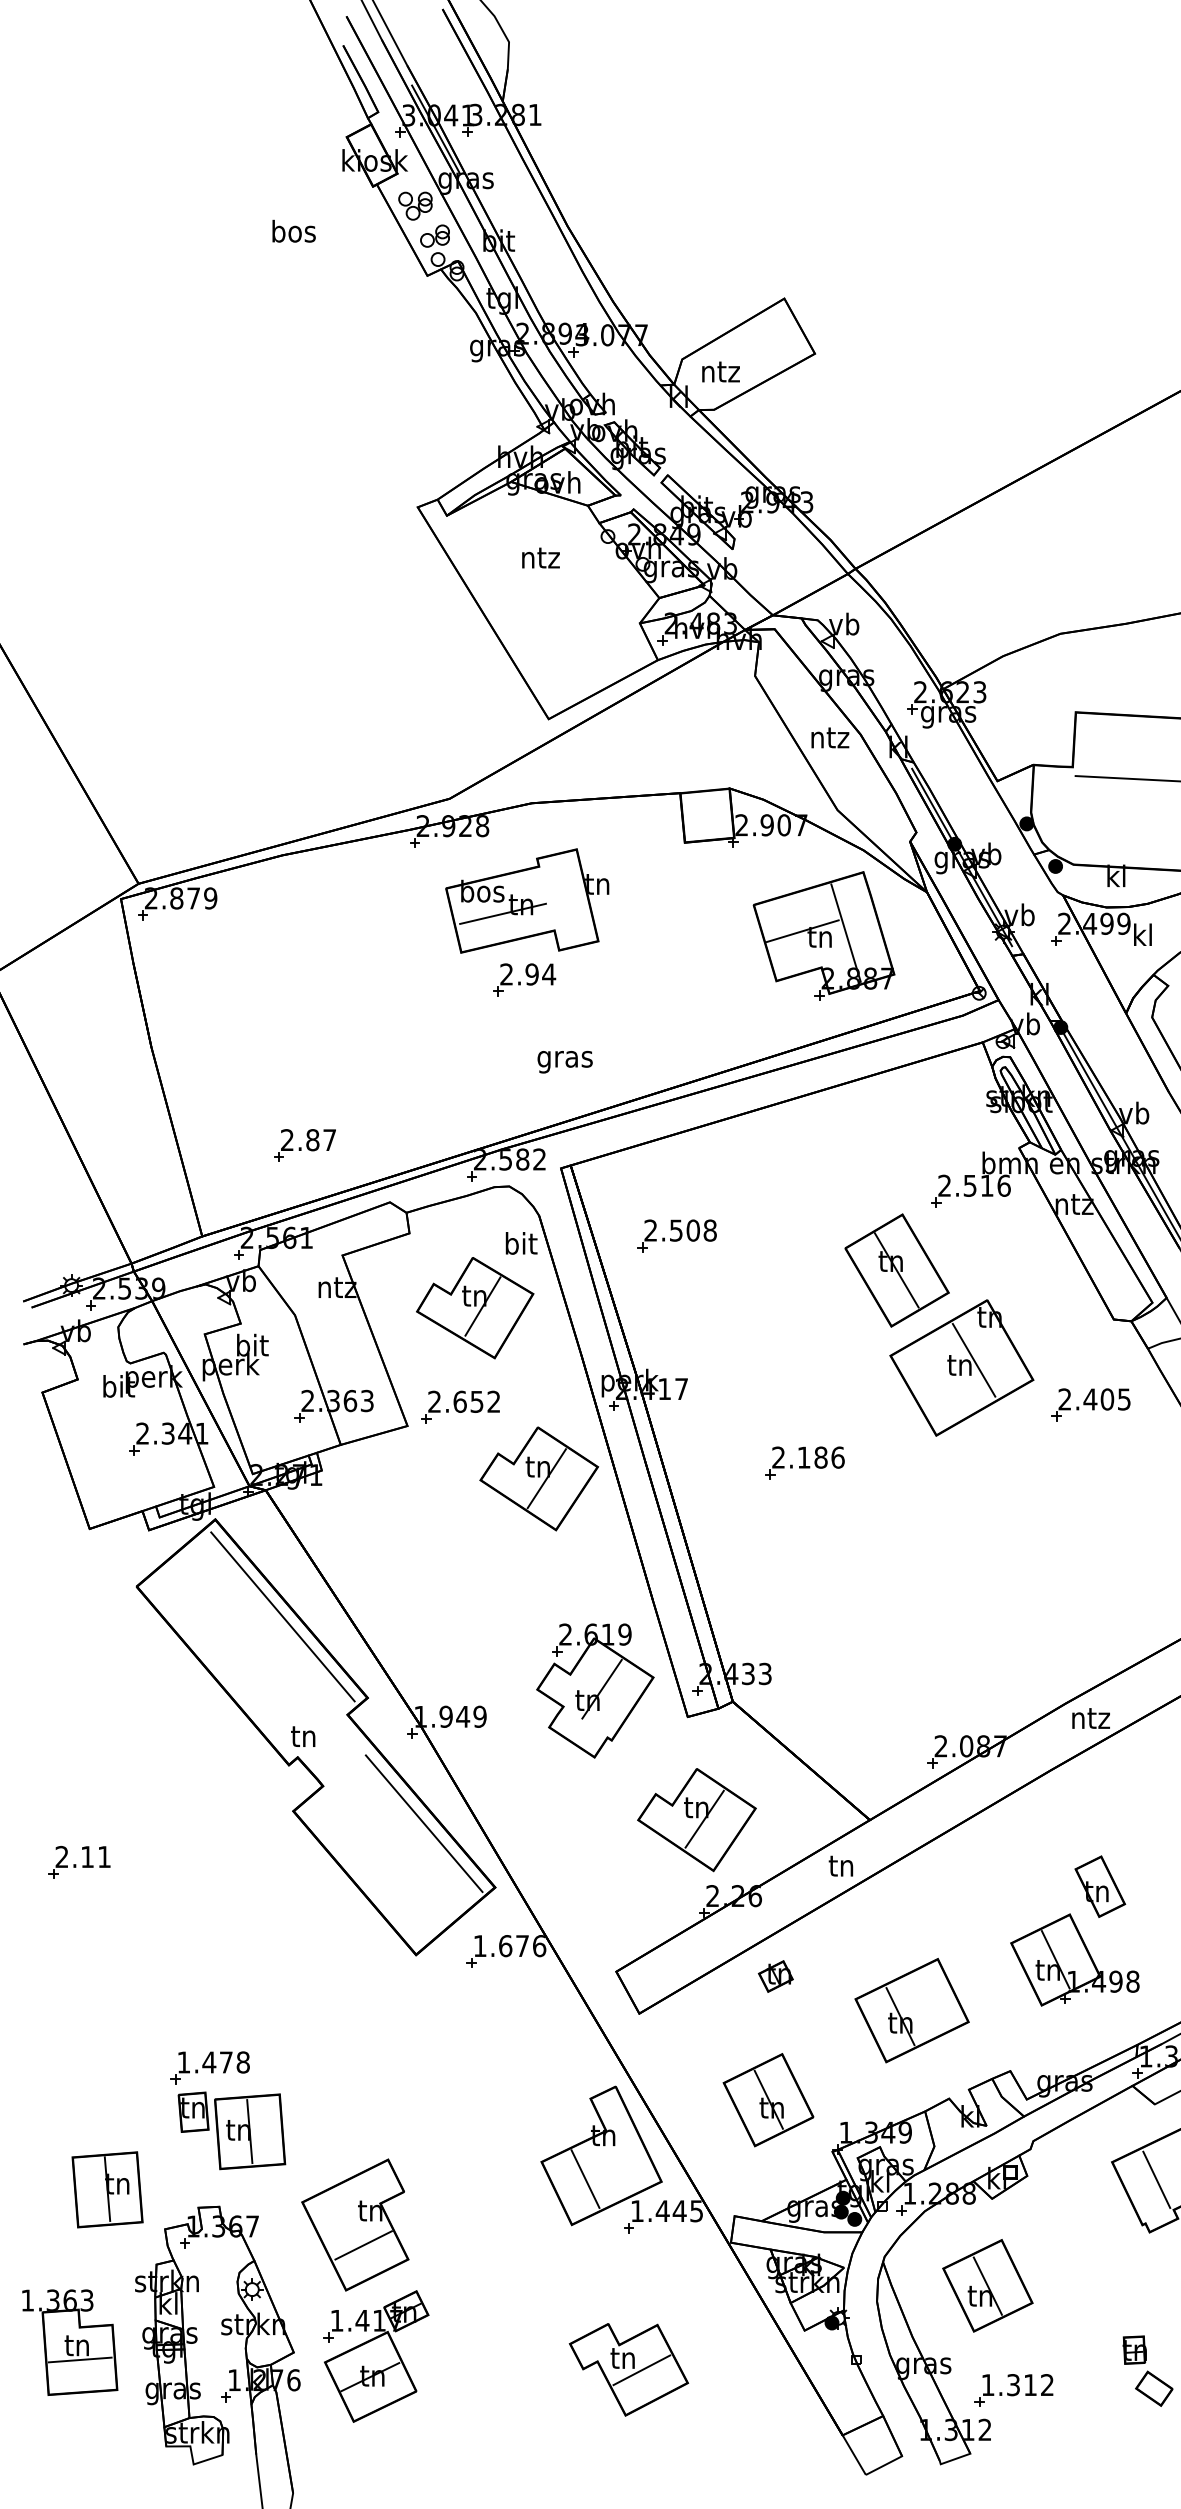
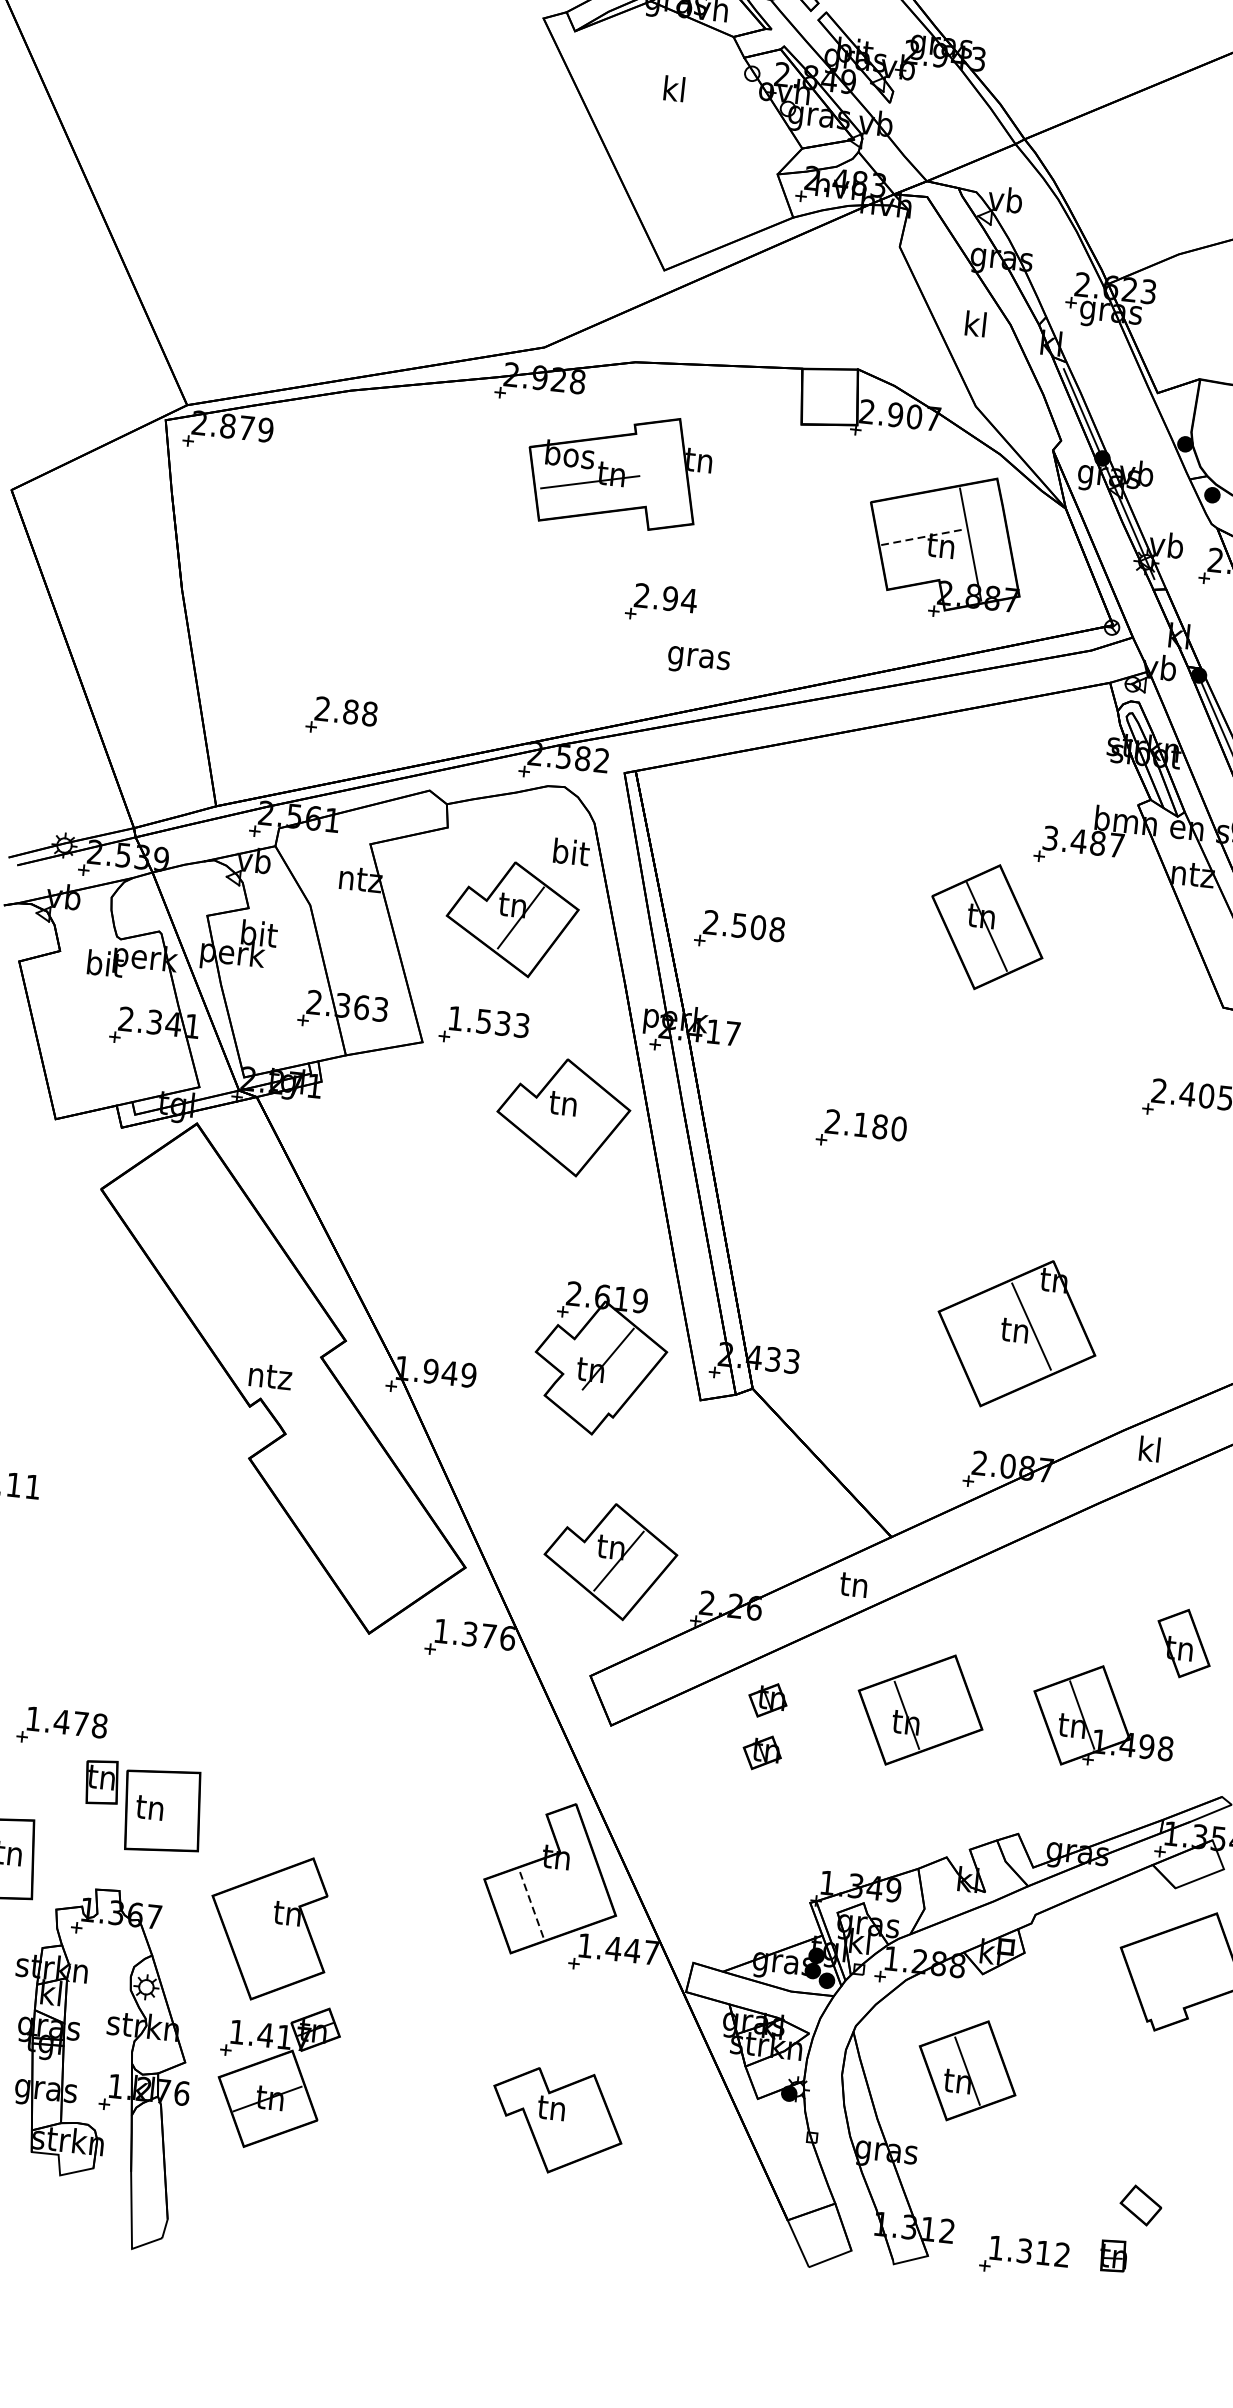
text: (540, 557) -> (674, 89), ntz -> kl
text: (830, 736) -> (976, 323), ntz -> kl
line: (802, 931) -> (922, 537), solid -> dashed
part: (524, 979) -> (661, 603), moved
text: (564, 1062) -> (697, 661), moved
text: (329, 1140) -> (369, 714), 2.87 -> 2.88
text: (974, 1185) -> (1083, 841), 2.516 -> 3.487
part: (676, 1235) -> (739, 931), moved
part: (961, 1367) -> (1016, 1333), moved
text: (464, 1401) -> (489, 1021), 2.652 -> 1.533
text: (837, 1457) -> (898, 1128), 2.186 -> 2.180
line: (546, 1478) -> (571, 1117), removed
line: (282, 1616) -> (260, 1239), removed
text: (1090, 1717) -> (1149, 1448), ntz -> kl
text: (304, 1736) -> (270, 1376), tn -> ntz
part: (696, 1820) -> (609, 1561), moved
line: (423, 1823) -> (392, 1487), removed
part: (1100, 1886) -> (1184, 1643), moved
text: (505, 1946) -> (469, 1634), 1.676 -> 1.376
part: (911, 2010) -> (919, 1709), moved
part: (775, 2023) -> (761, 1752), added
part: (209, 2067) -> (61, 1727), moved
part: (768, 2100) -> (744, 1837), removed
line: (249, 2131) -> (162, 1810), removed
line: (585, 2178) -> (531, 1903), solid -> dashed
line: (1156, 2179) -> (1168, 1972), removed
text: (696, 2211) -> (651, 1953), 1.445 -> 1.447
line: (363, 2245) -> (275, 1951), removed
part: (1134, 2349) -> (1113, 2255), moved
line: (641, 2370) -> (571, 2123), removed
part: (1013, 2390) -> (1023, 2257), moved

